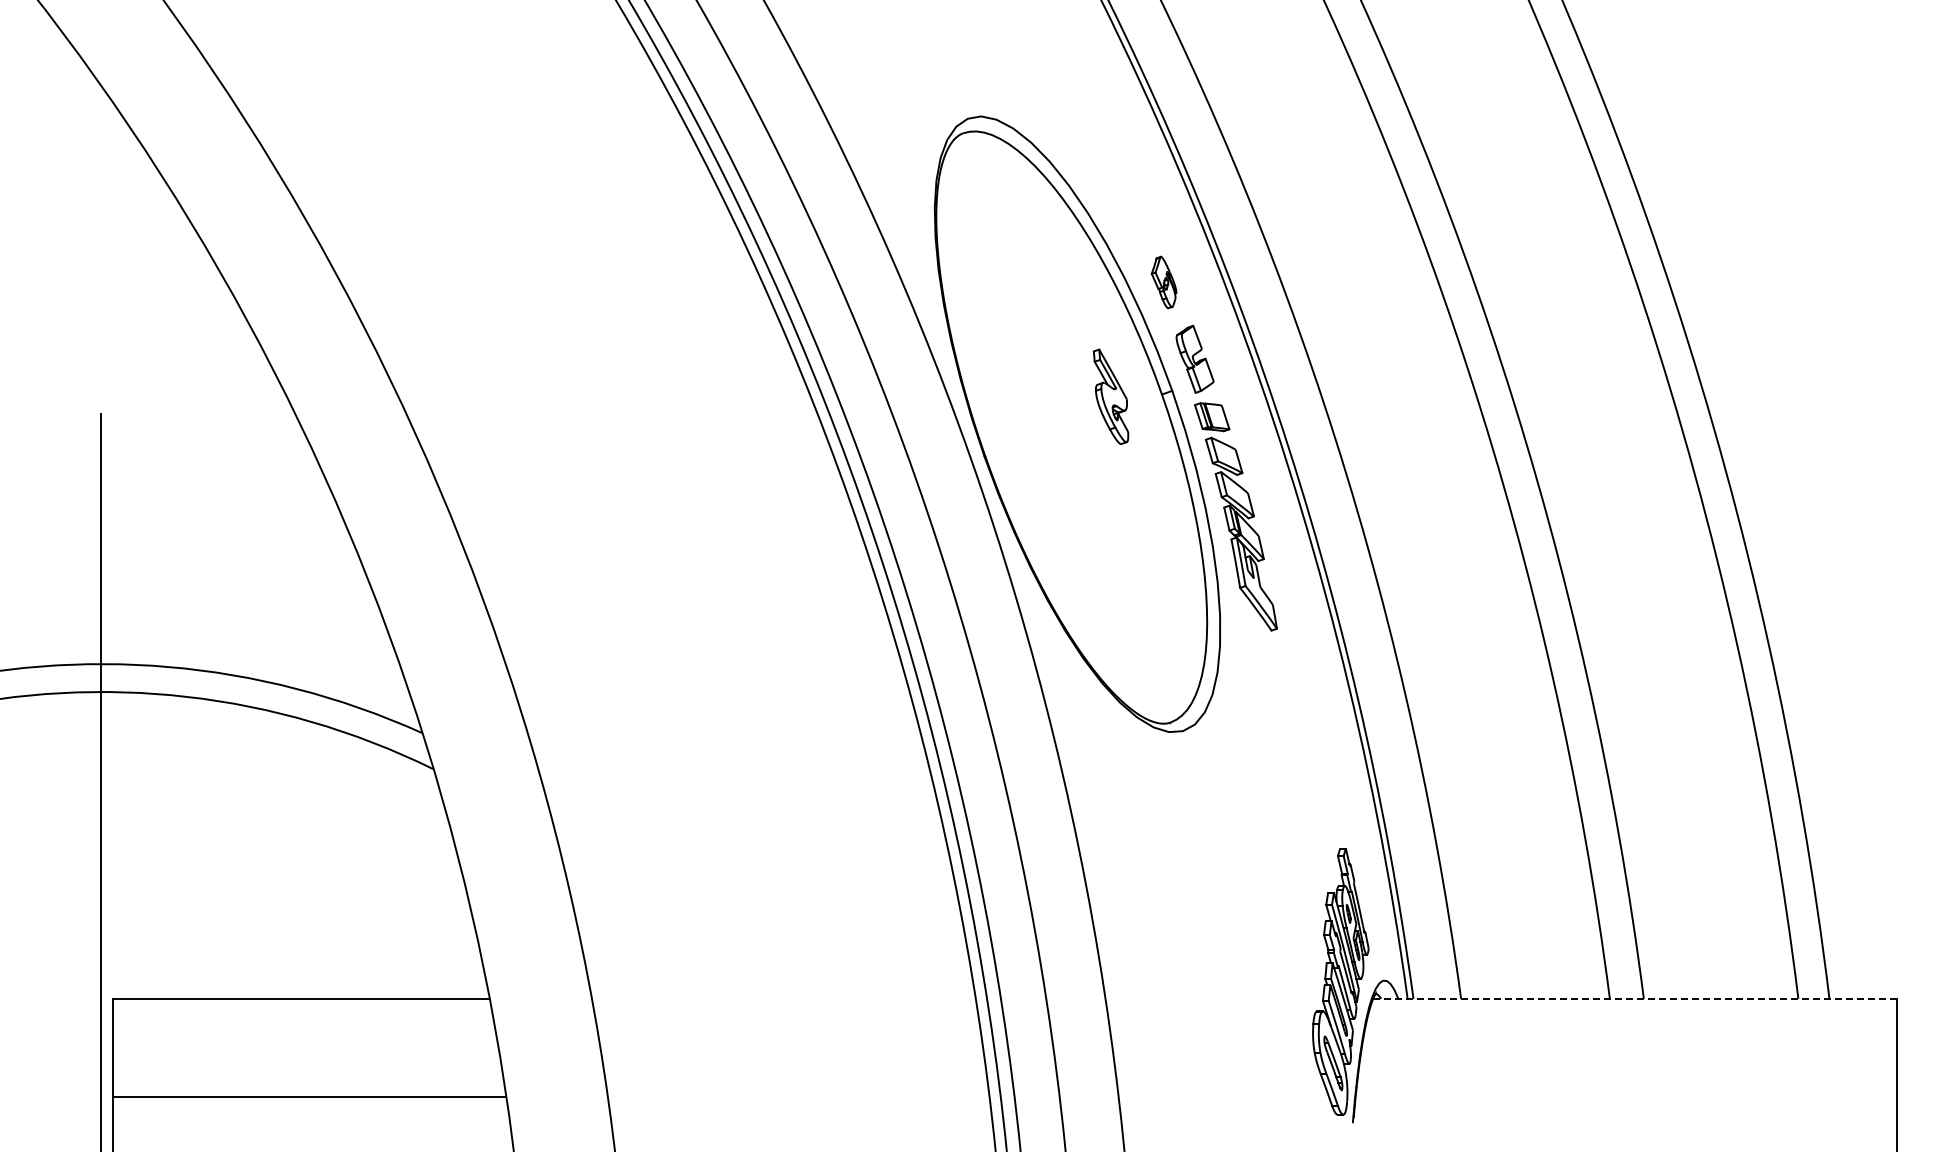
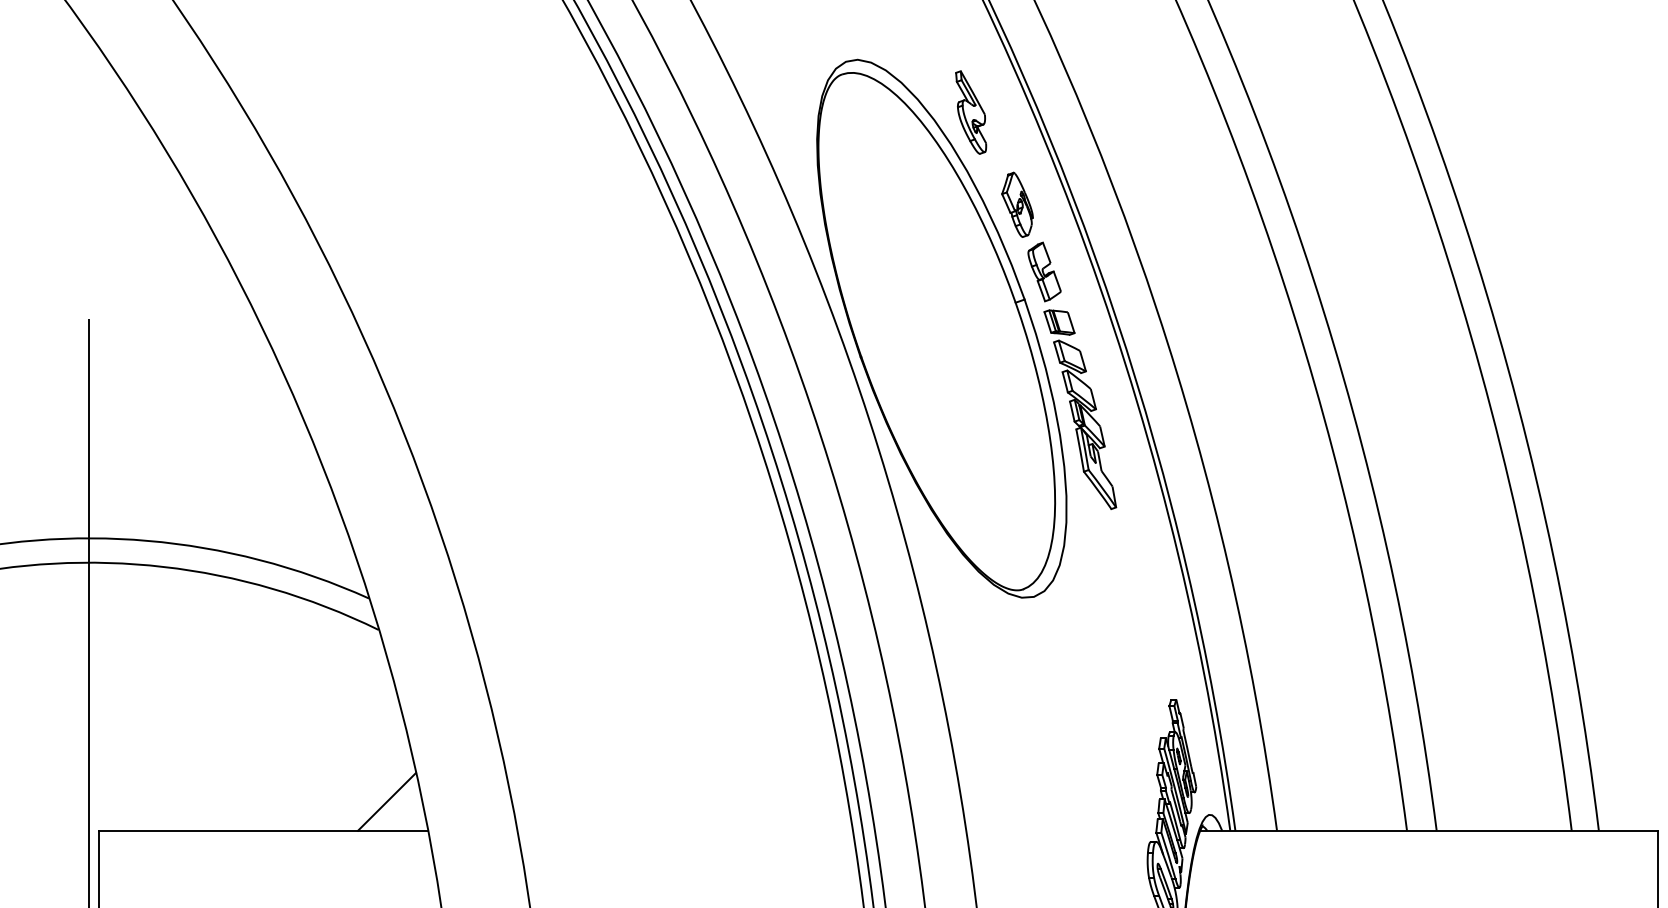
part: (1163, 282) -> (1016, 204), size x1.43
part: (1110, 396) -> (970, 112), moved
line: (442, 965) -> (386, 801), added
line: (1635, 998) -> (1429, 830), dashed -> solid

